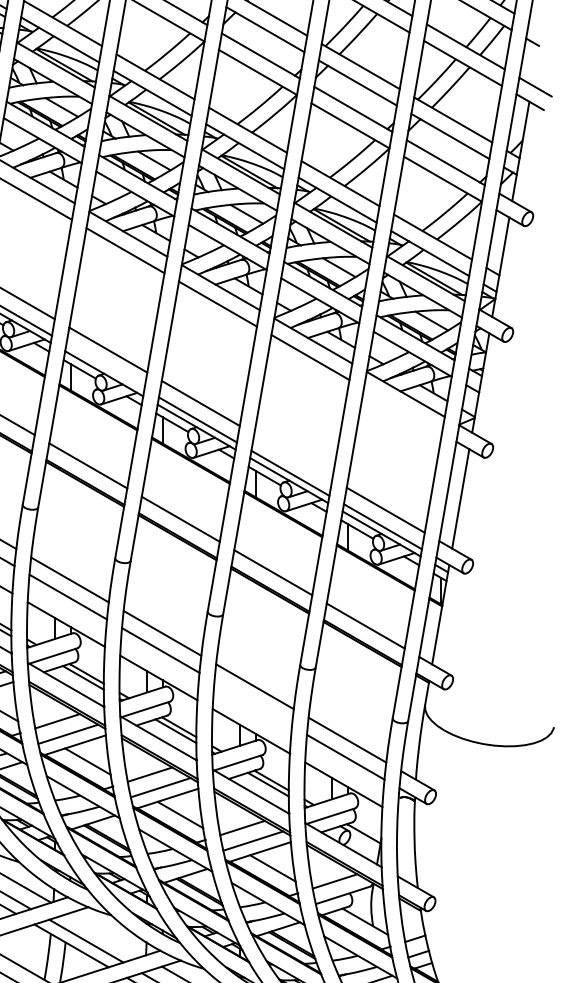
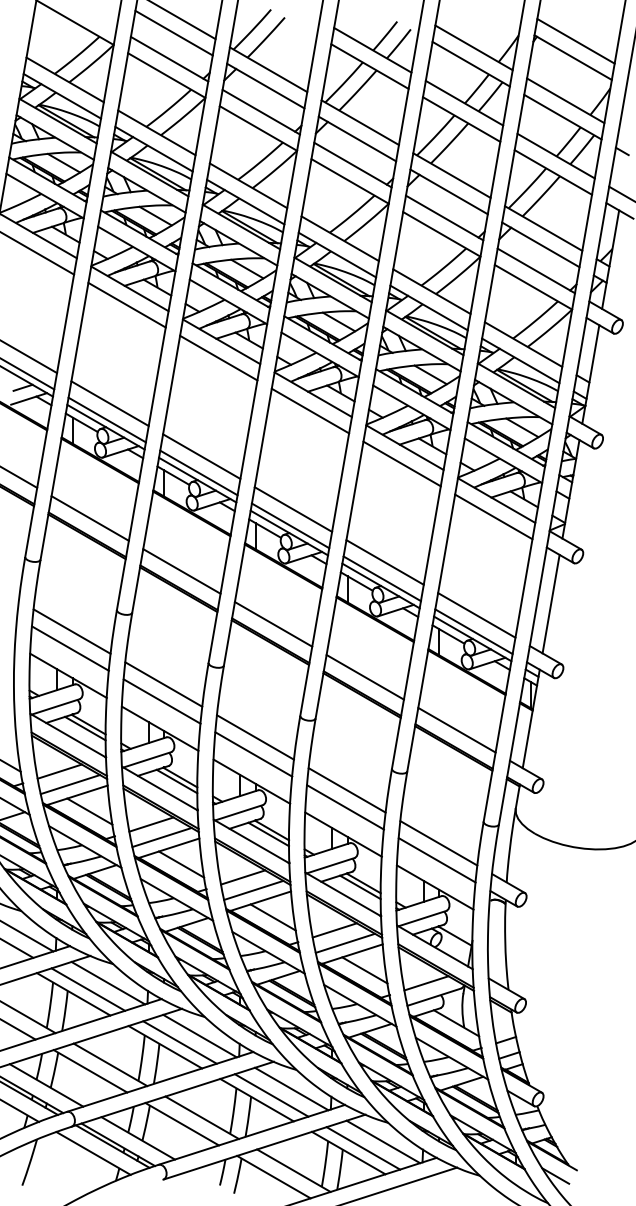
line: (105, 366) -> (198, 472), added
line: (402, 410) -> (493, 516), added
line: (292, 456) -> (384, 562), added
line: (253, 704) -> (345, 807), added
line: (106, 934) -> (199, 1035), added

